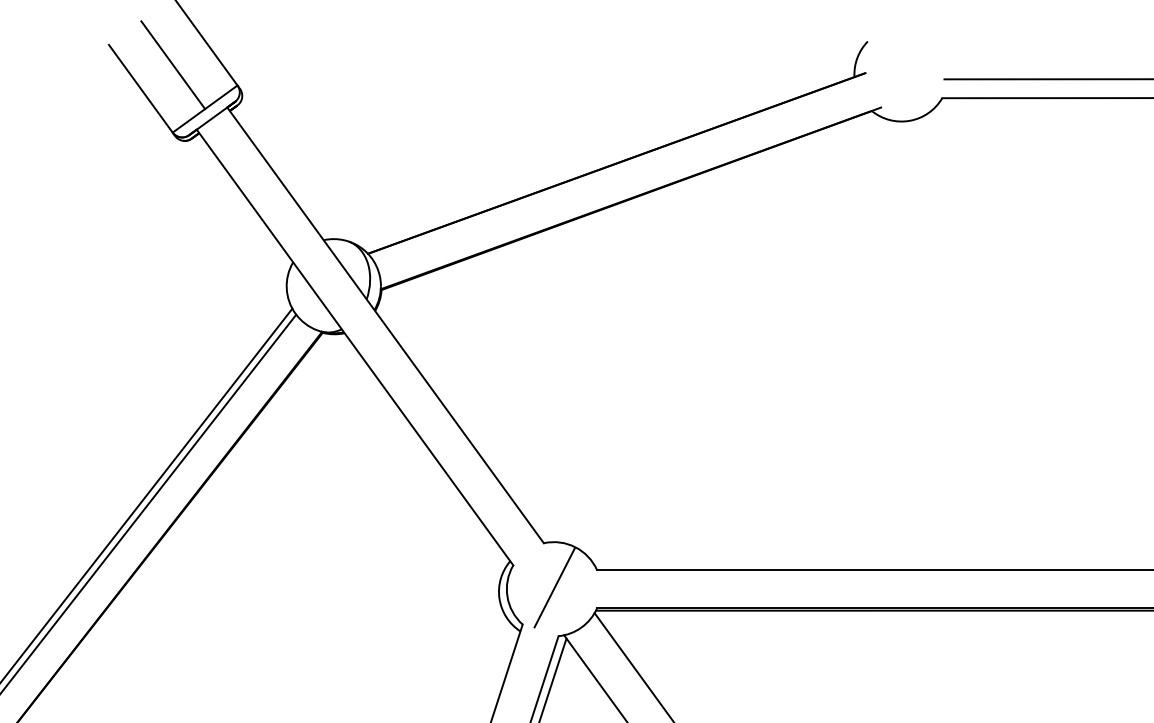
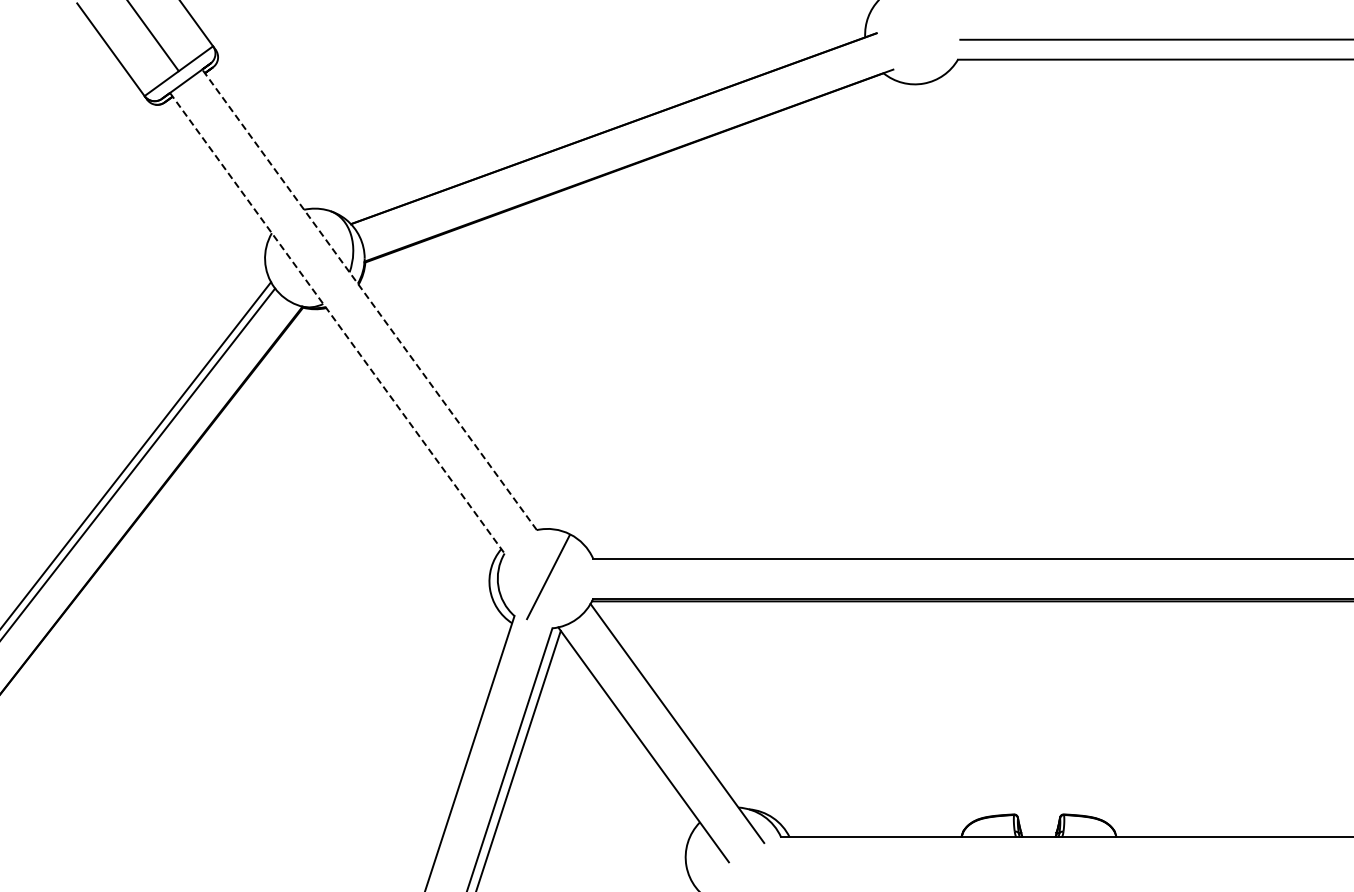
line: (385, 325) -> (369, 299), solid -> dashed
line: (355, 347) -> (337, 323), solid -> dashed

